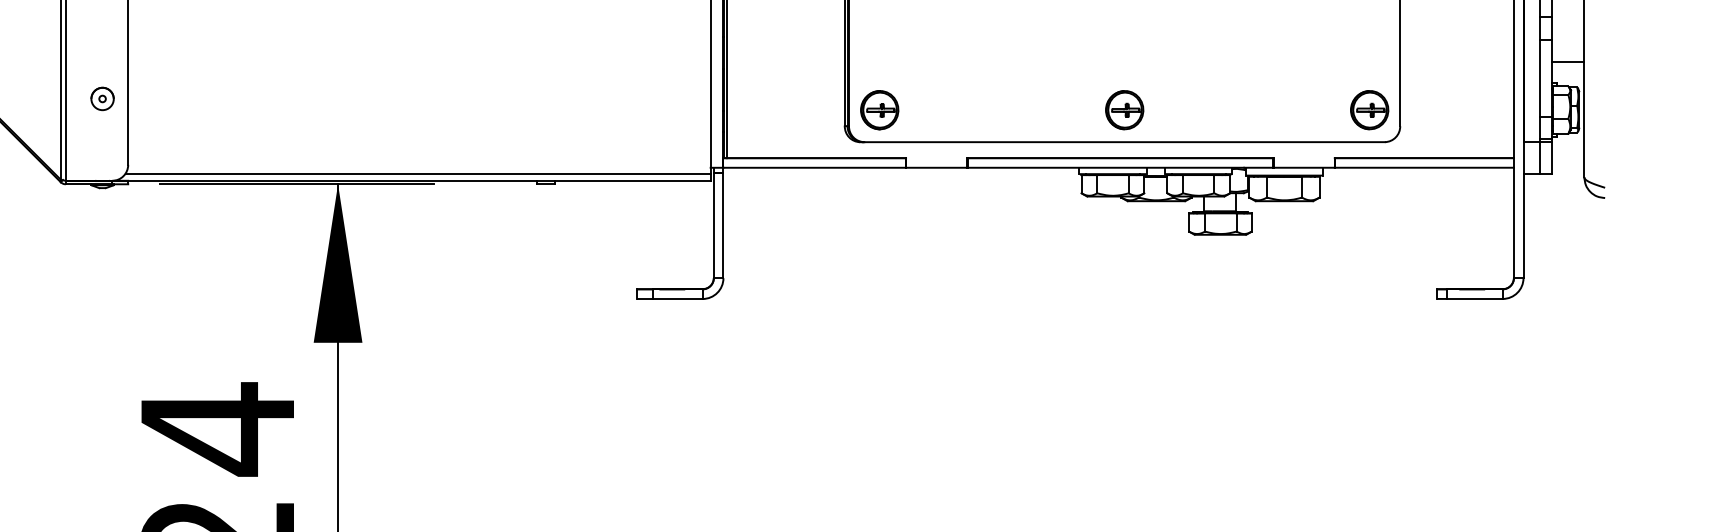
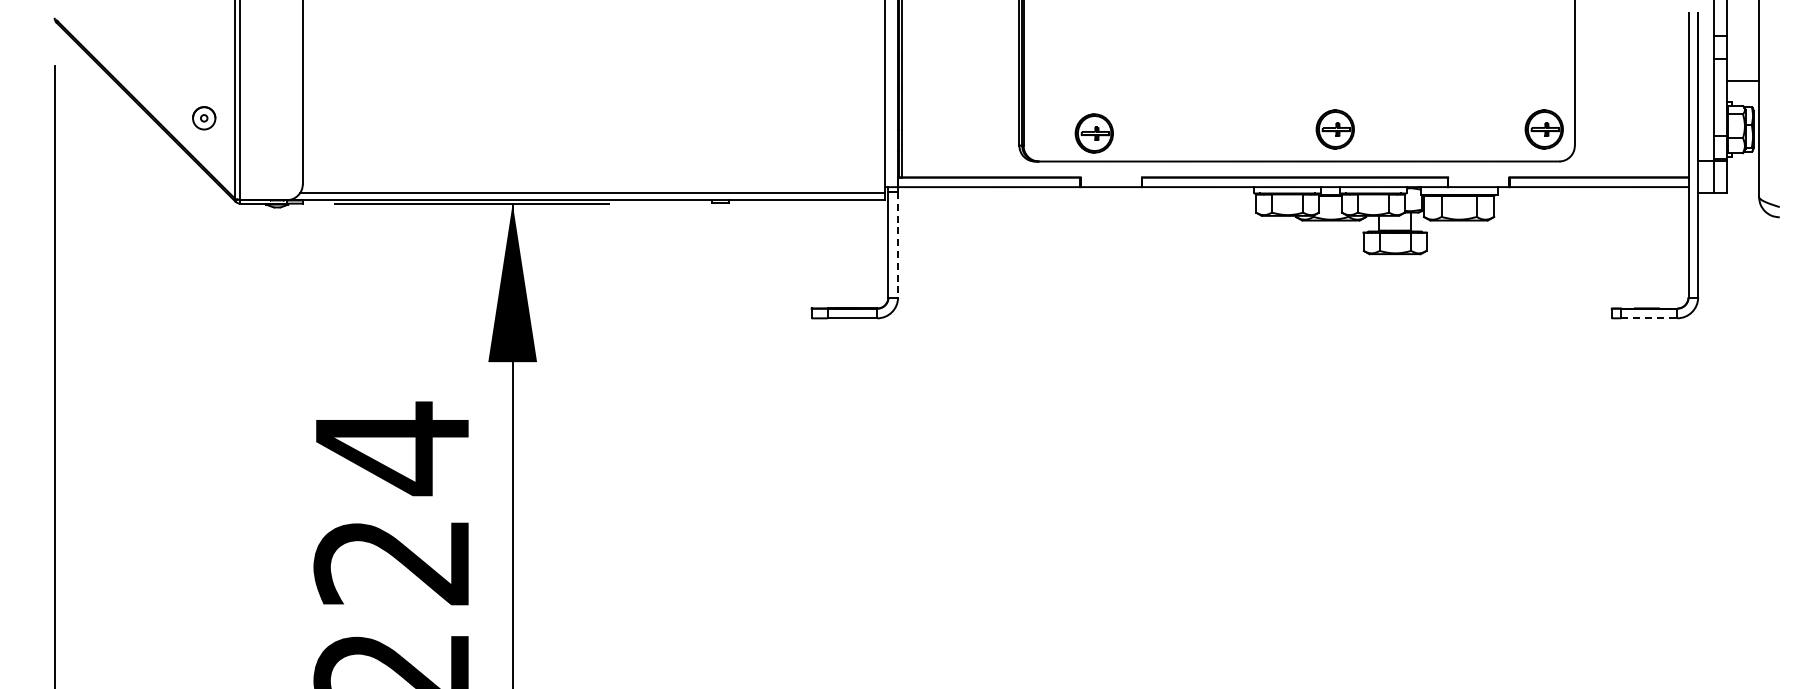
part: (102, 99) -> (204, 118), moved
part: (878, 110) -> (1093, 133), moved
part: (1123, 110) -> (1334, 129), moved
line: (723, 225) -> (898, 244), solid -> dashed
line: (1474, 299) -> (1649, 318), solid -> dashed

